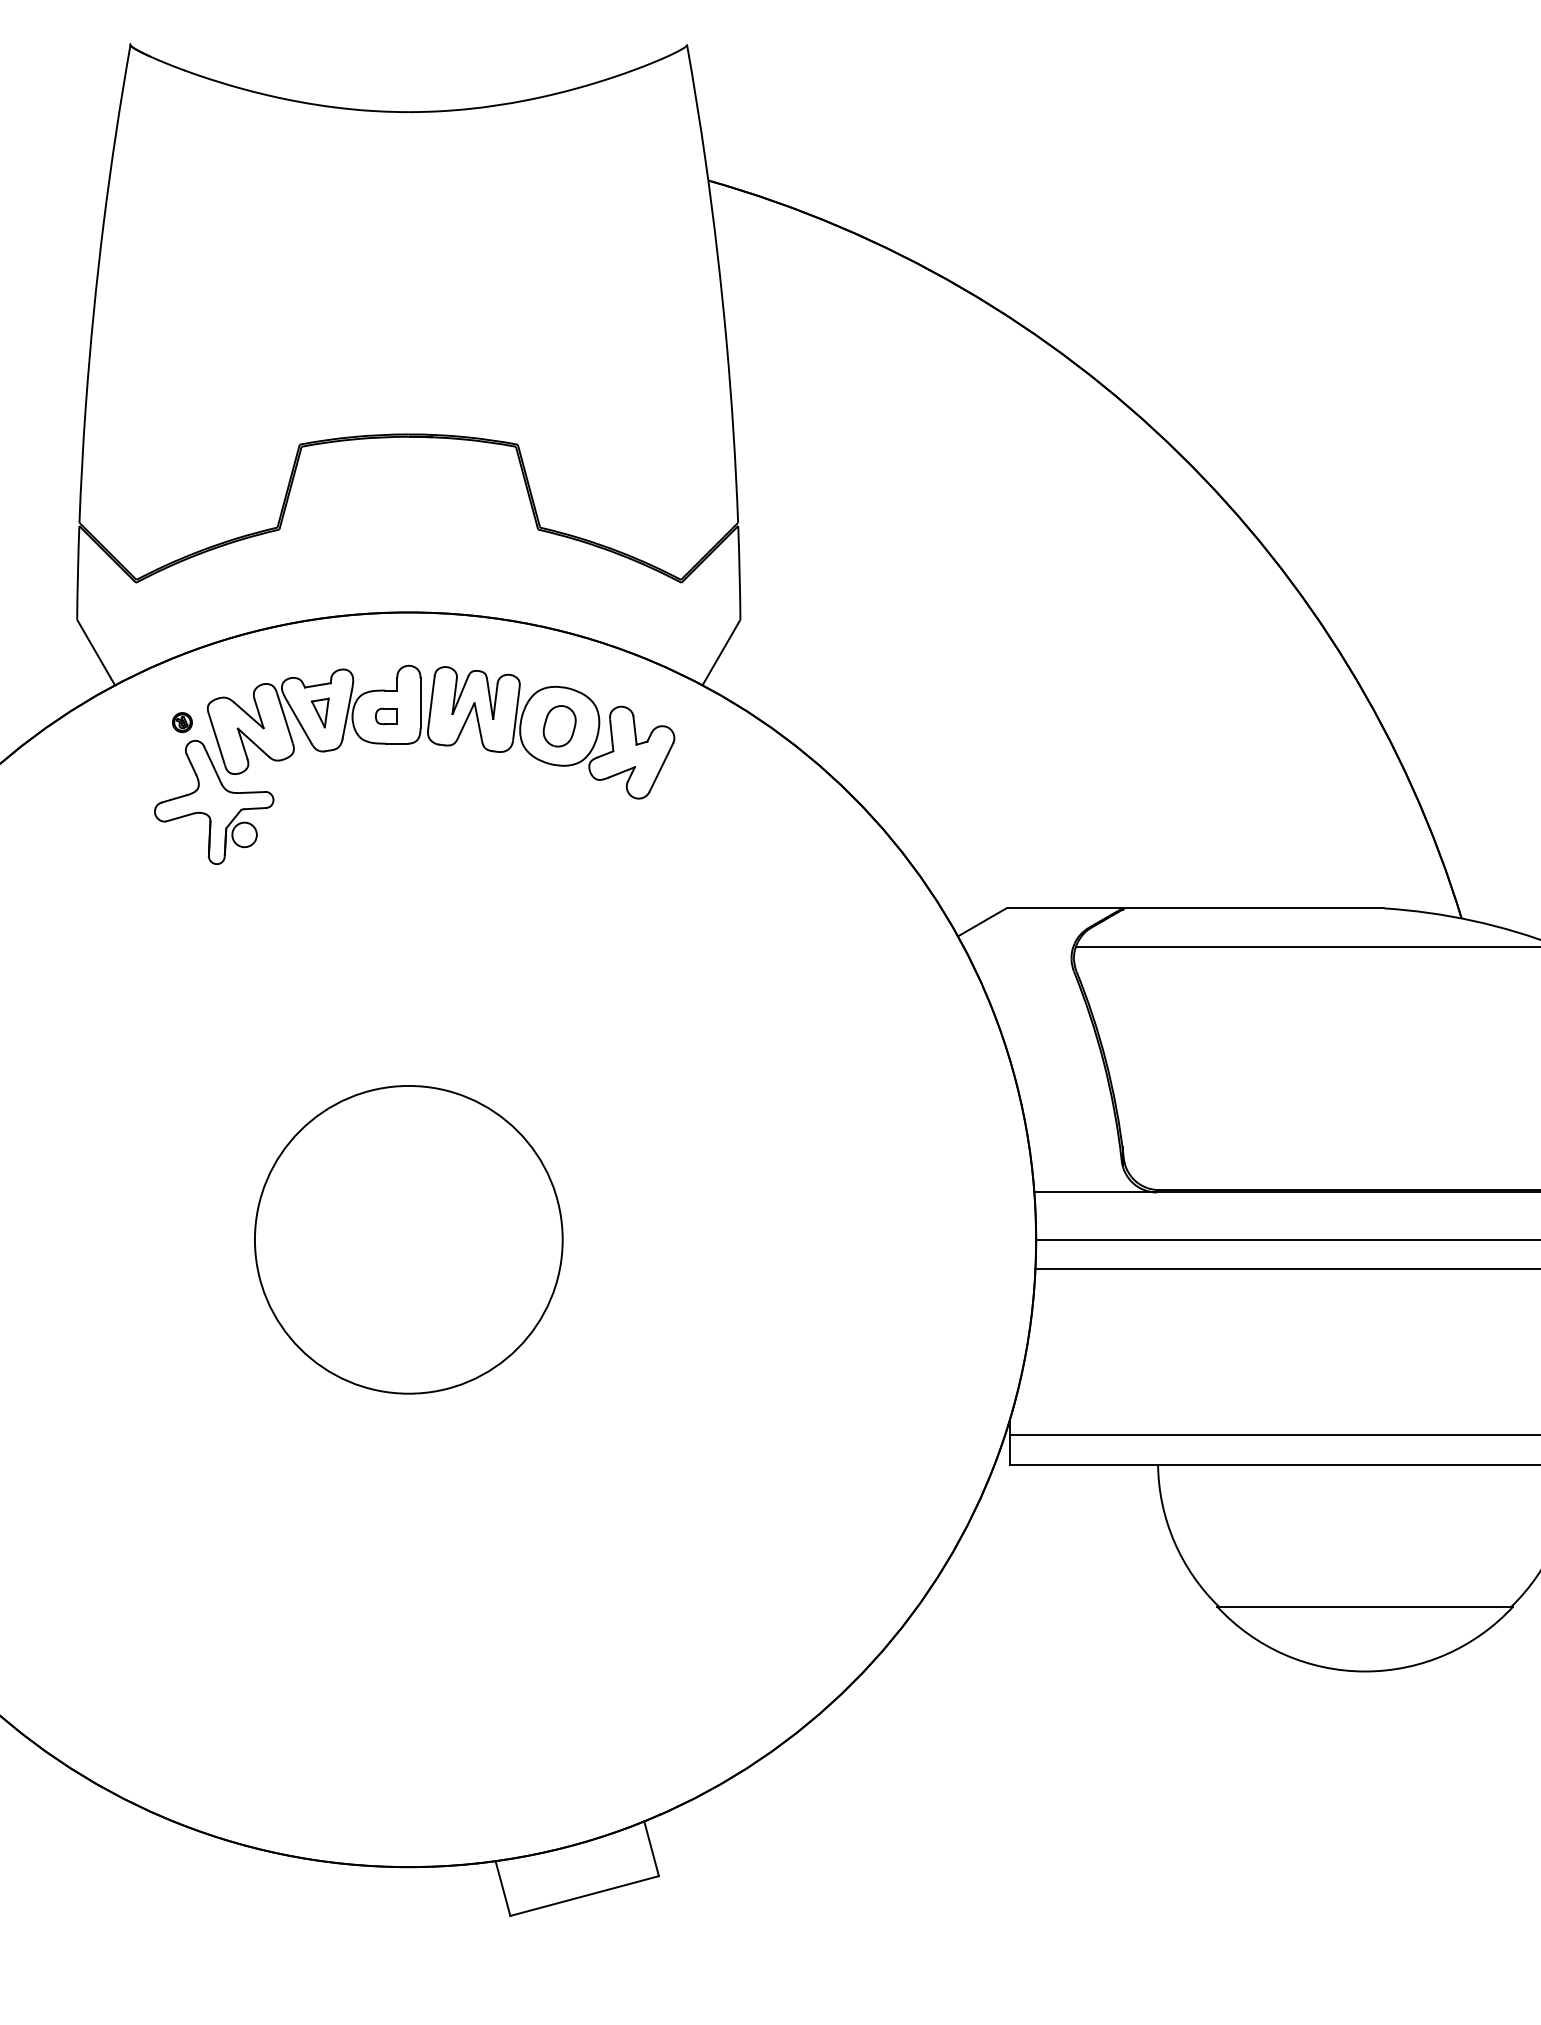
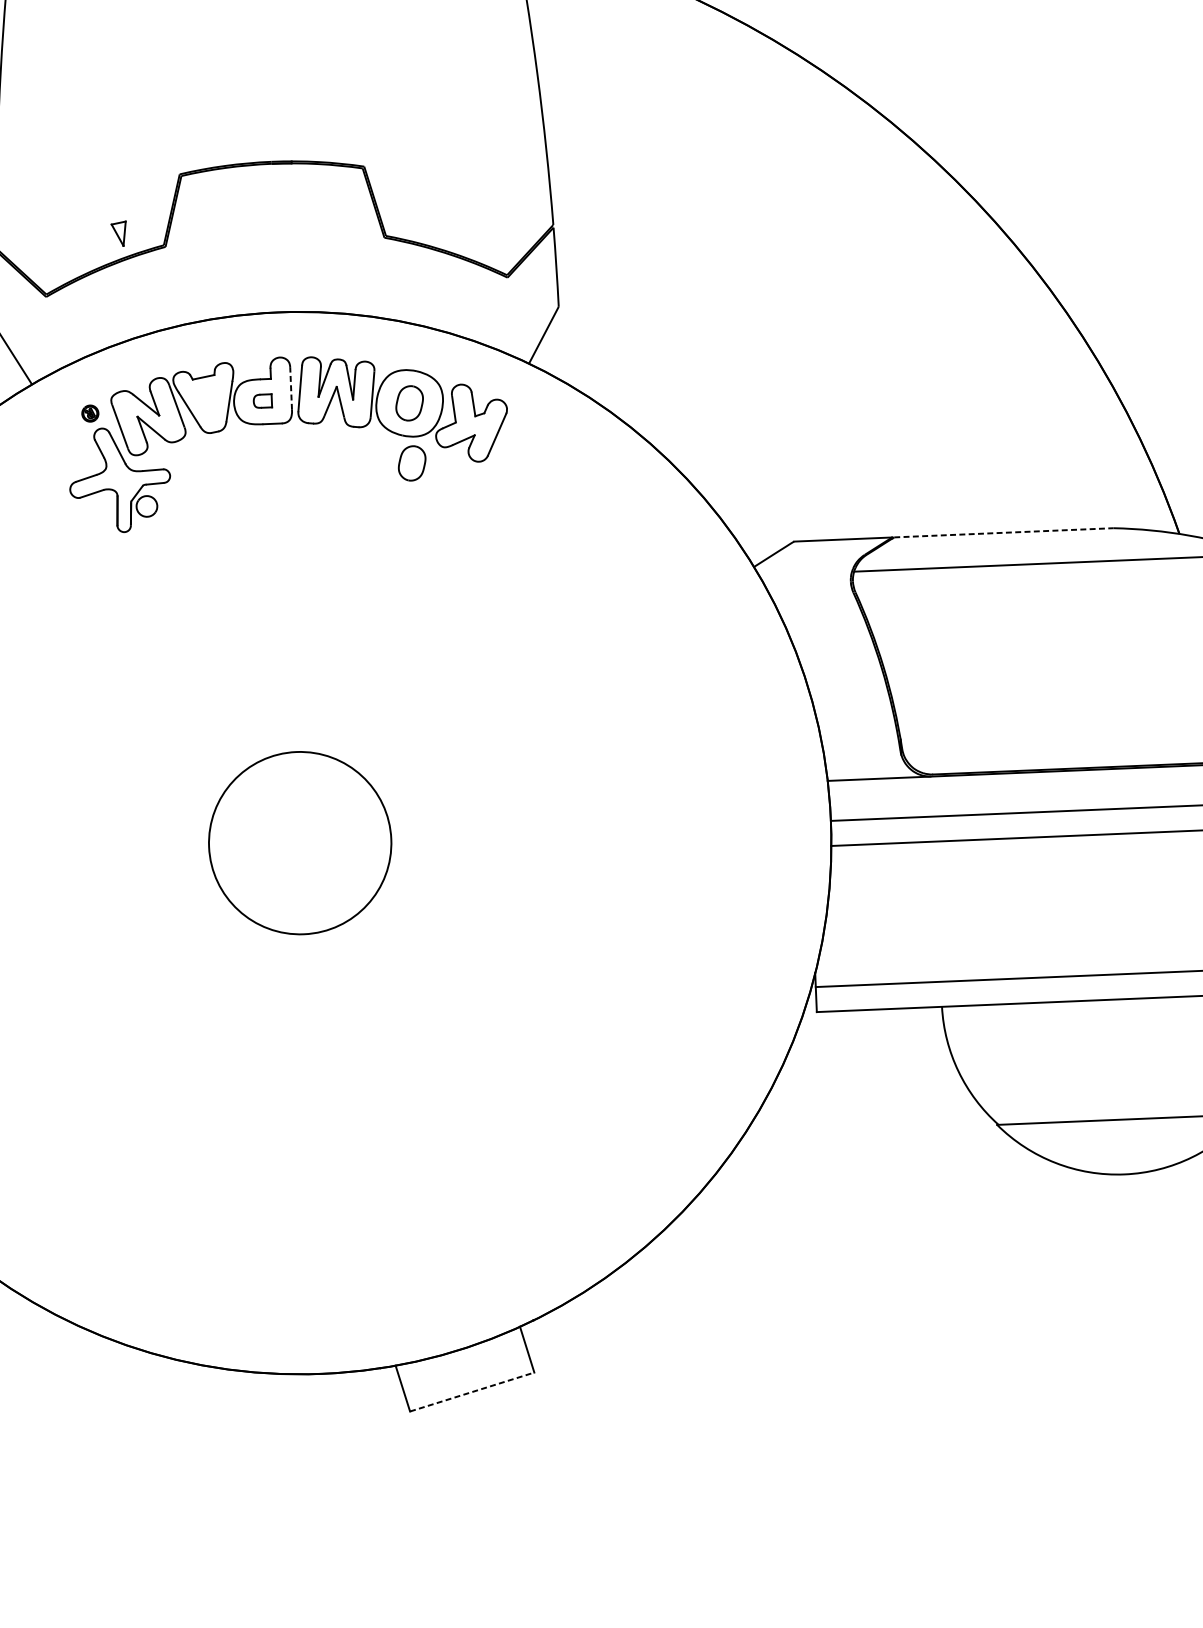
line: (420, 703) -> (291, 389), solid -> dashed
part: (319, 712) -> (118, 233), moved
part: (559, 797) -> (411, 463), added
line: (1254, 908) -> (1003, 532), solid -> dashed
circle: (408, 1239) -> (299, 842), size x0.7
line: (584, 1896) -> (472, 1392), solid -> dashed

